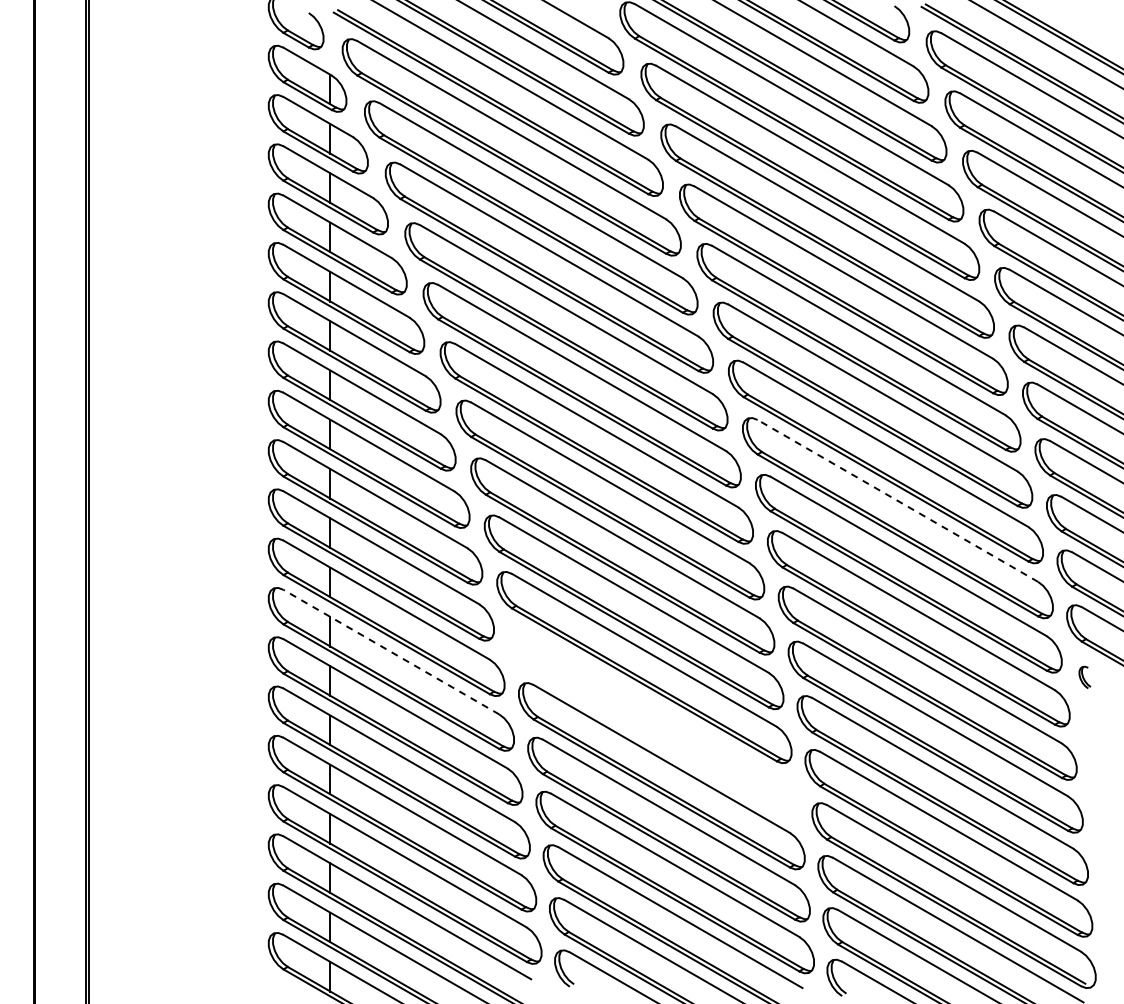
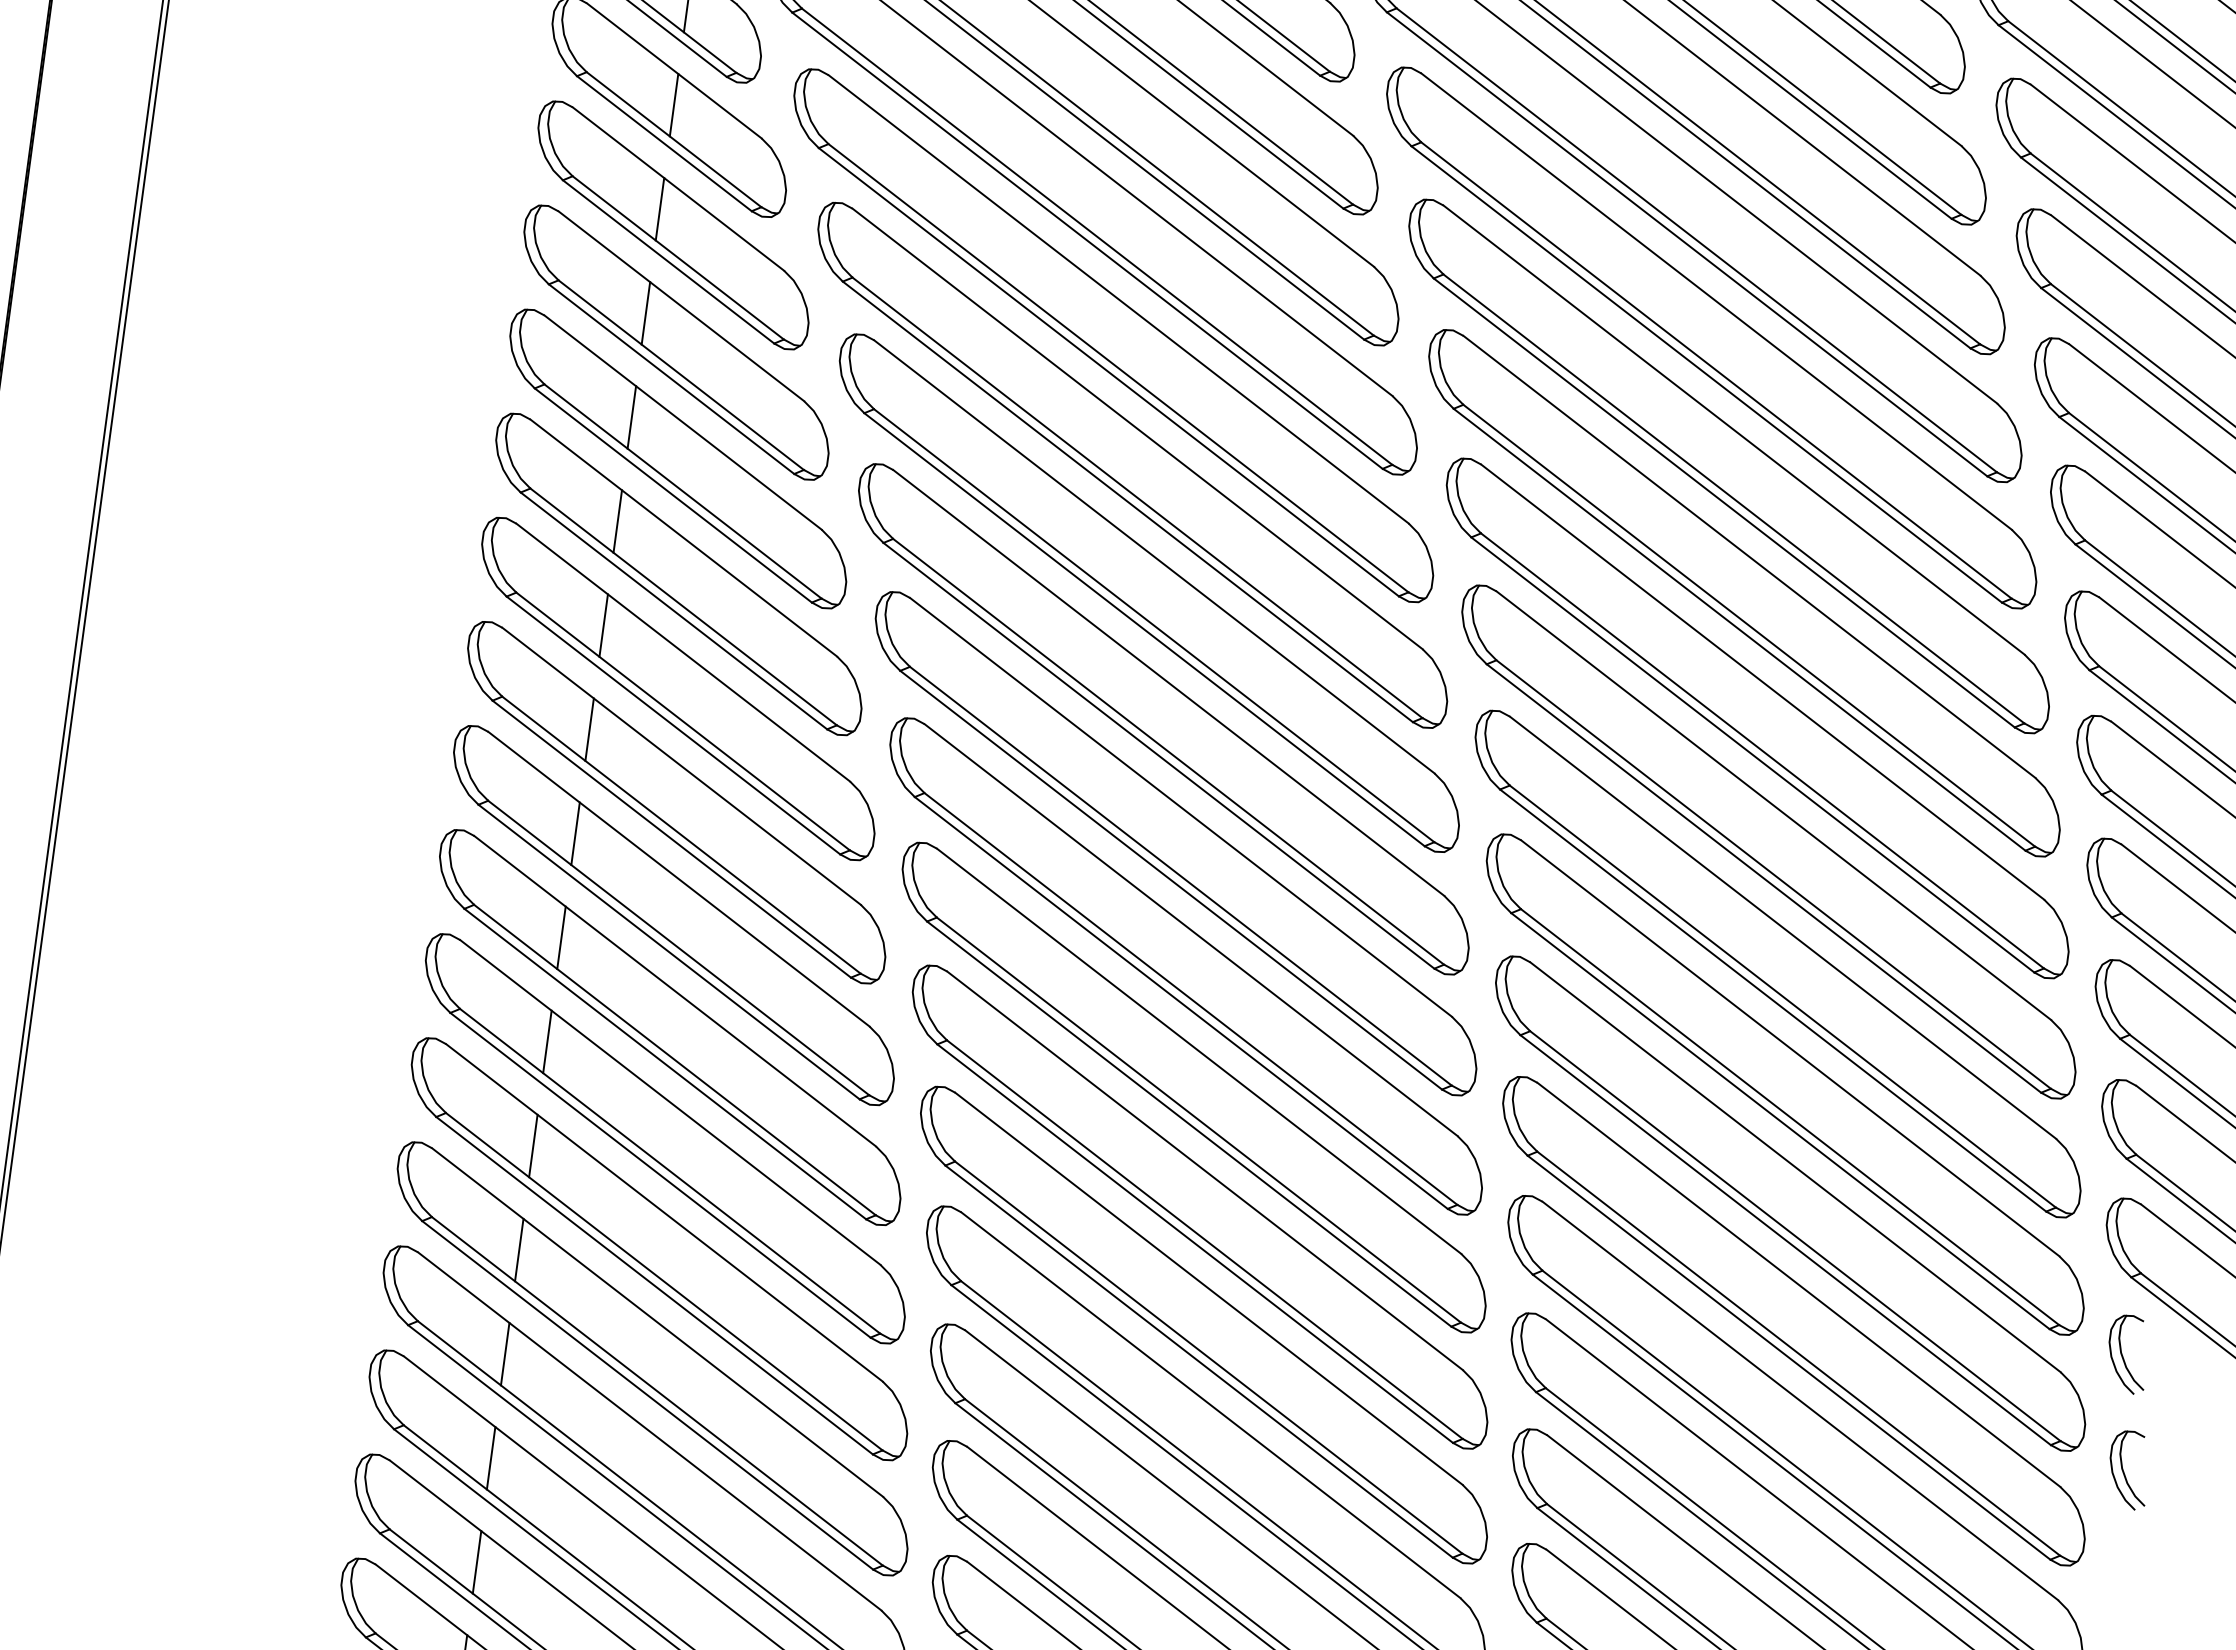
line: (897, 500) -> (1782, 926), dashed -> solid
line: (391, 652) -> (670, 1103), dashed -> solid
part: (1084, 677) -> (2126, 1353), size x1.67
part: (653, 722) -> (1203, 1325), added
part: (1092, 731) -> (2128, 1470), added

